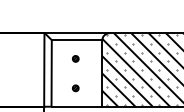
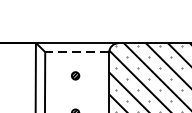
line: (76, 40) -> (76, 52), solid -> dashed

